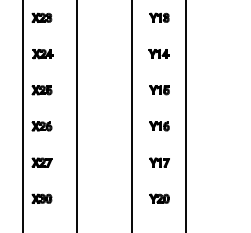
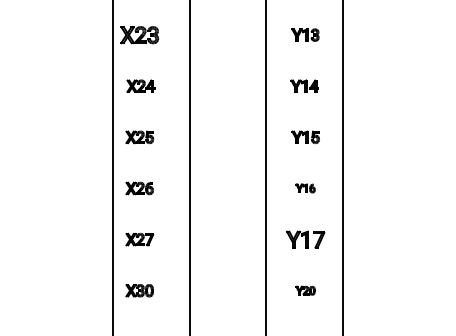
part: (41, 17) -> (139, 34), size x1.4
part: (159, 126) -> (305, 188), size x0.7
part: (159, 162) -> (305, 239), size x1.4
part: (159, 198) -> (305, 290), size x0.7

